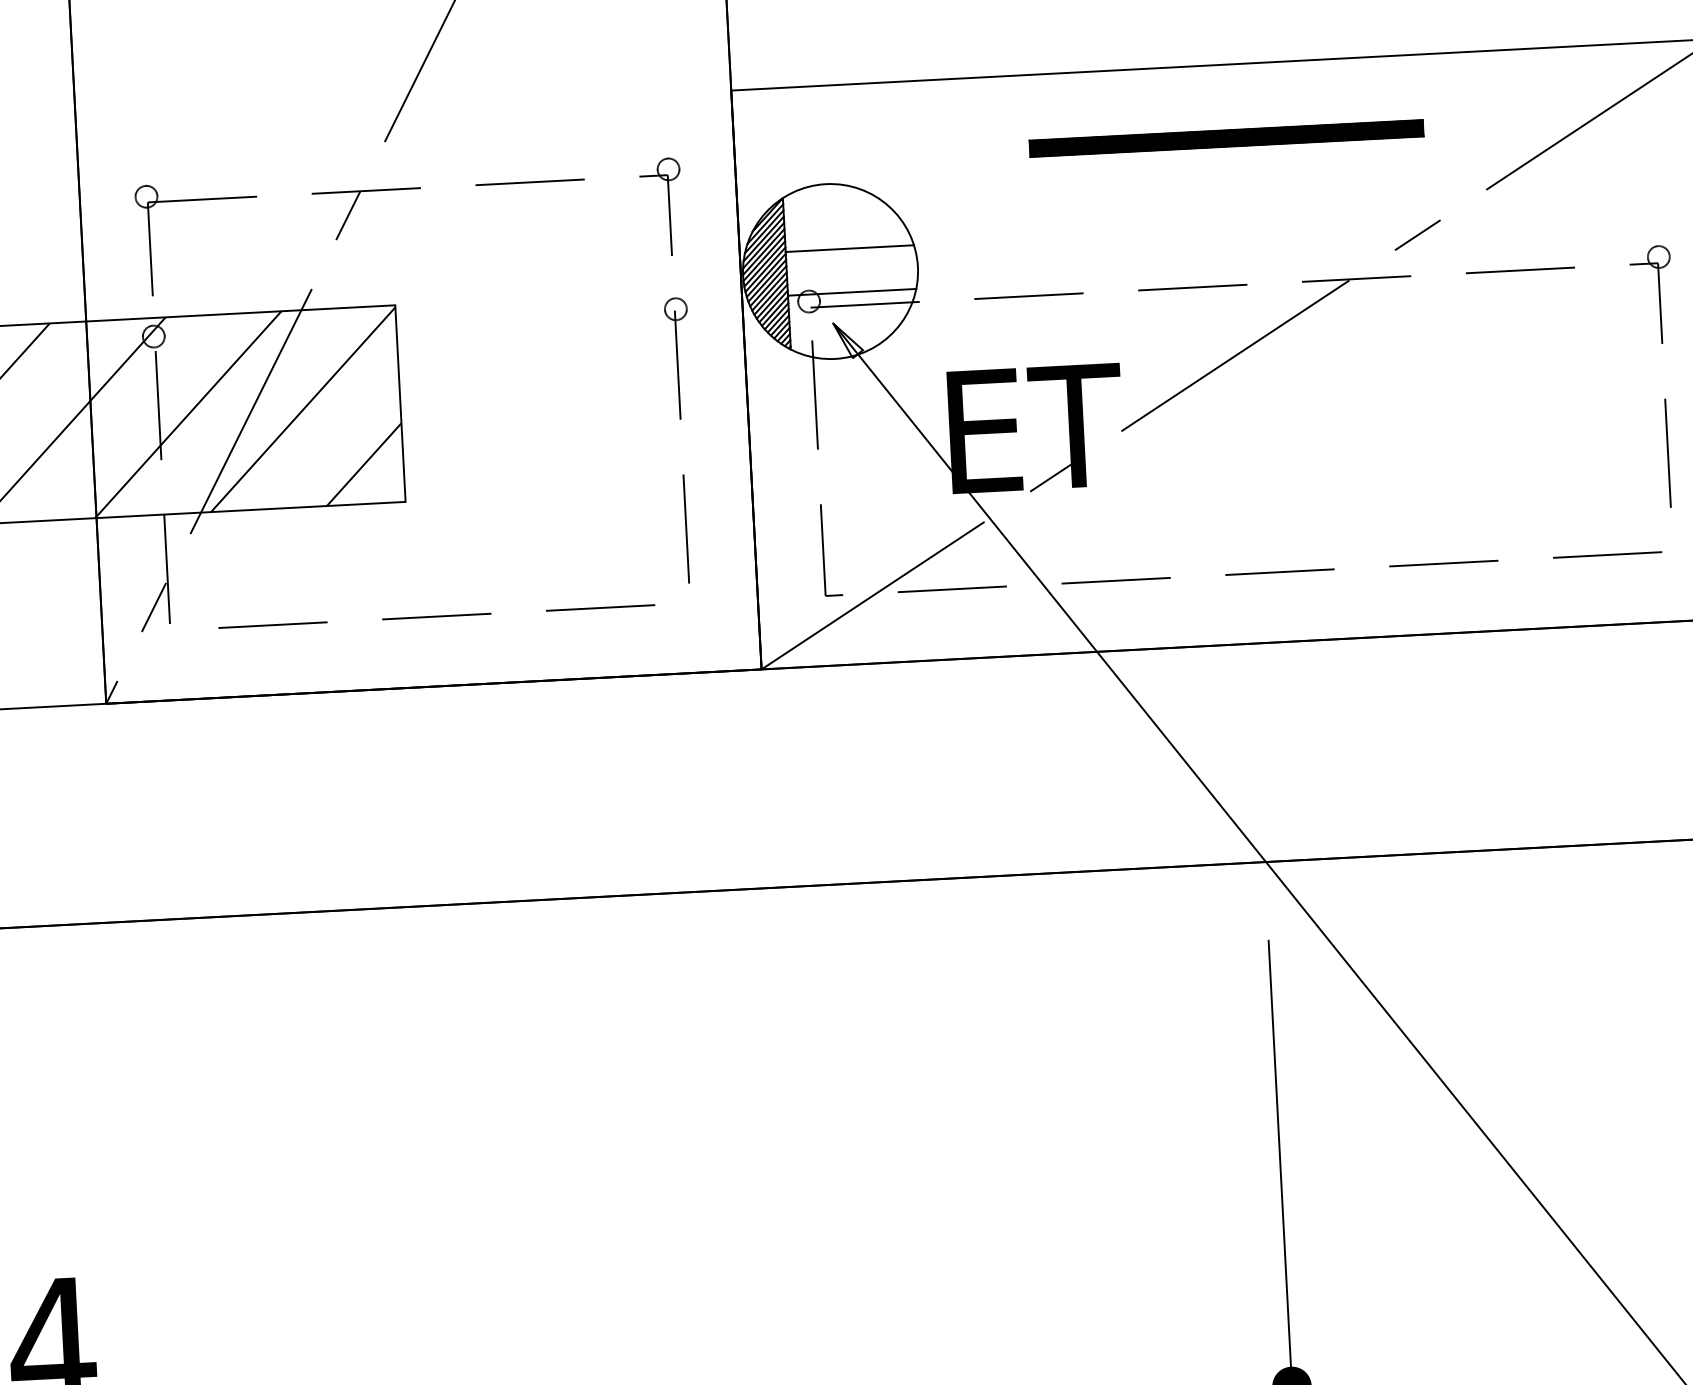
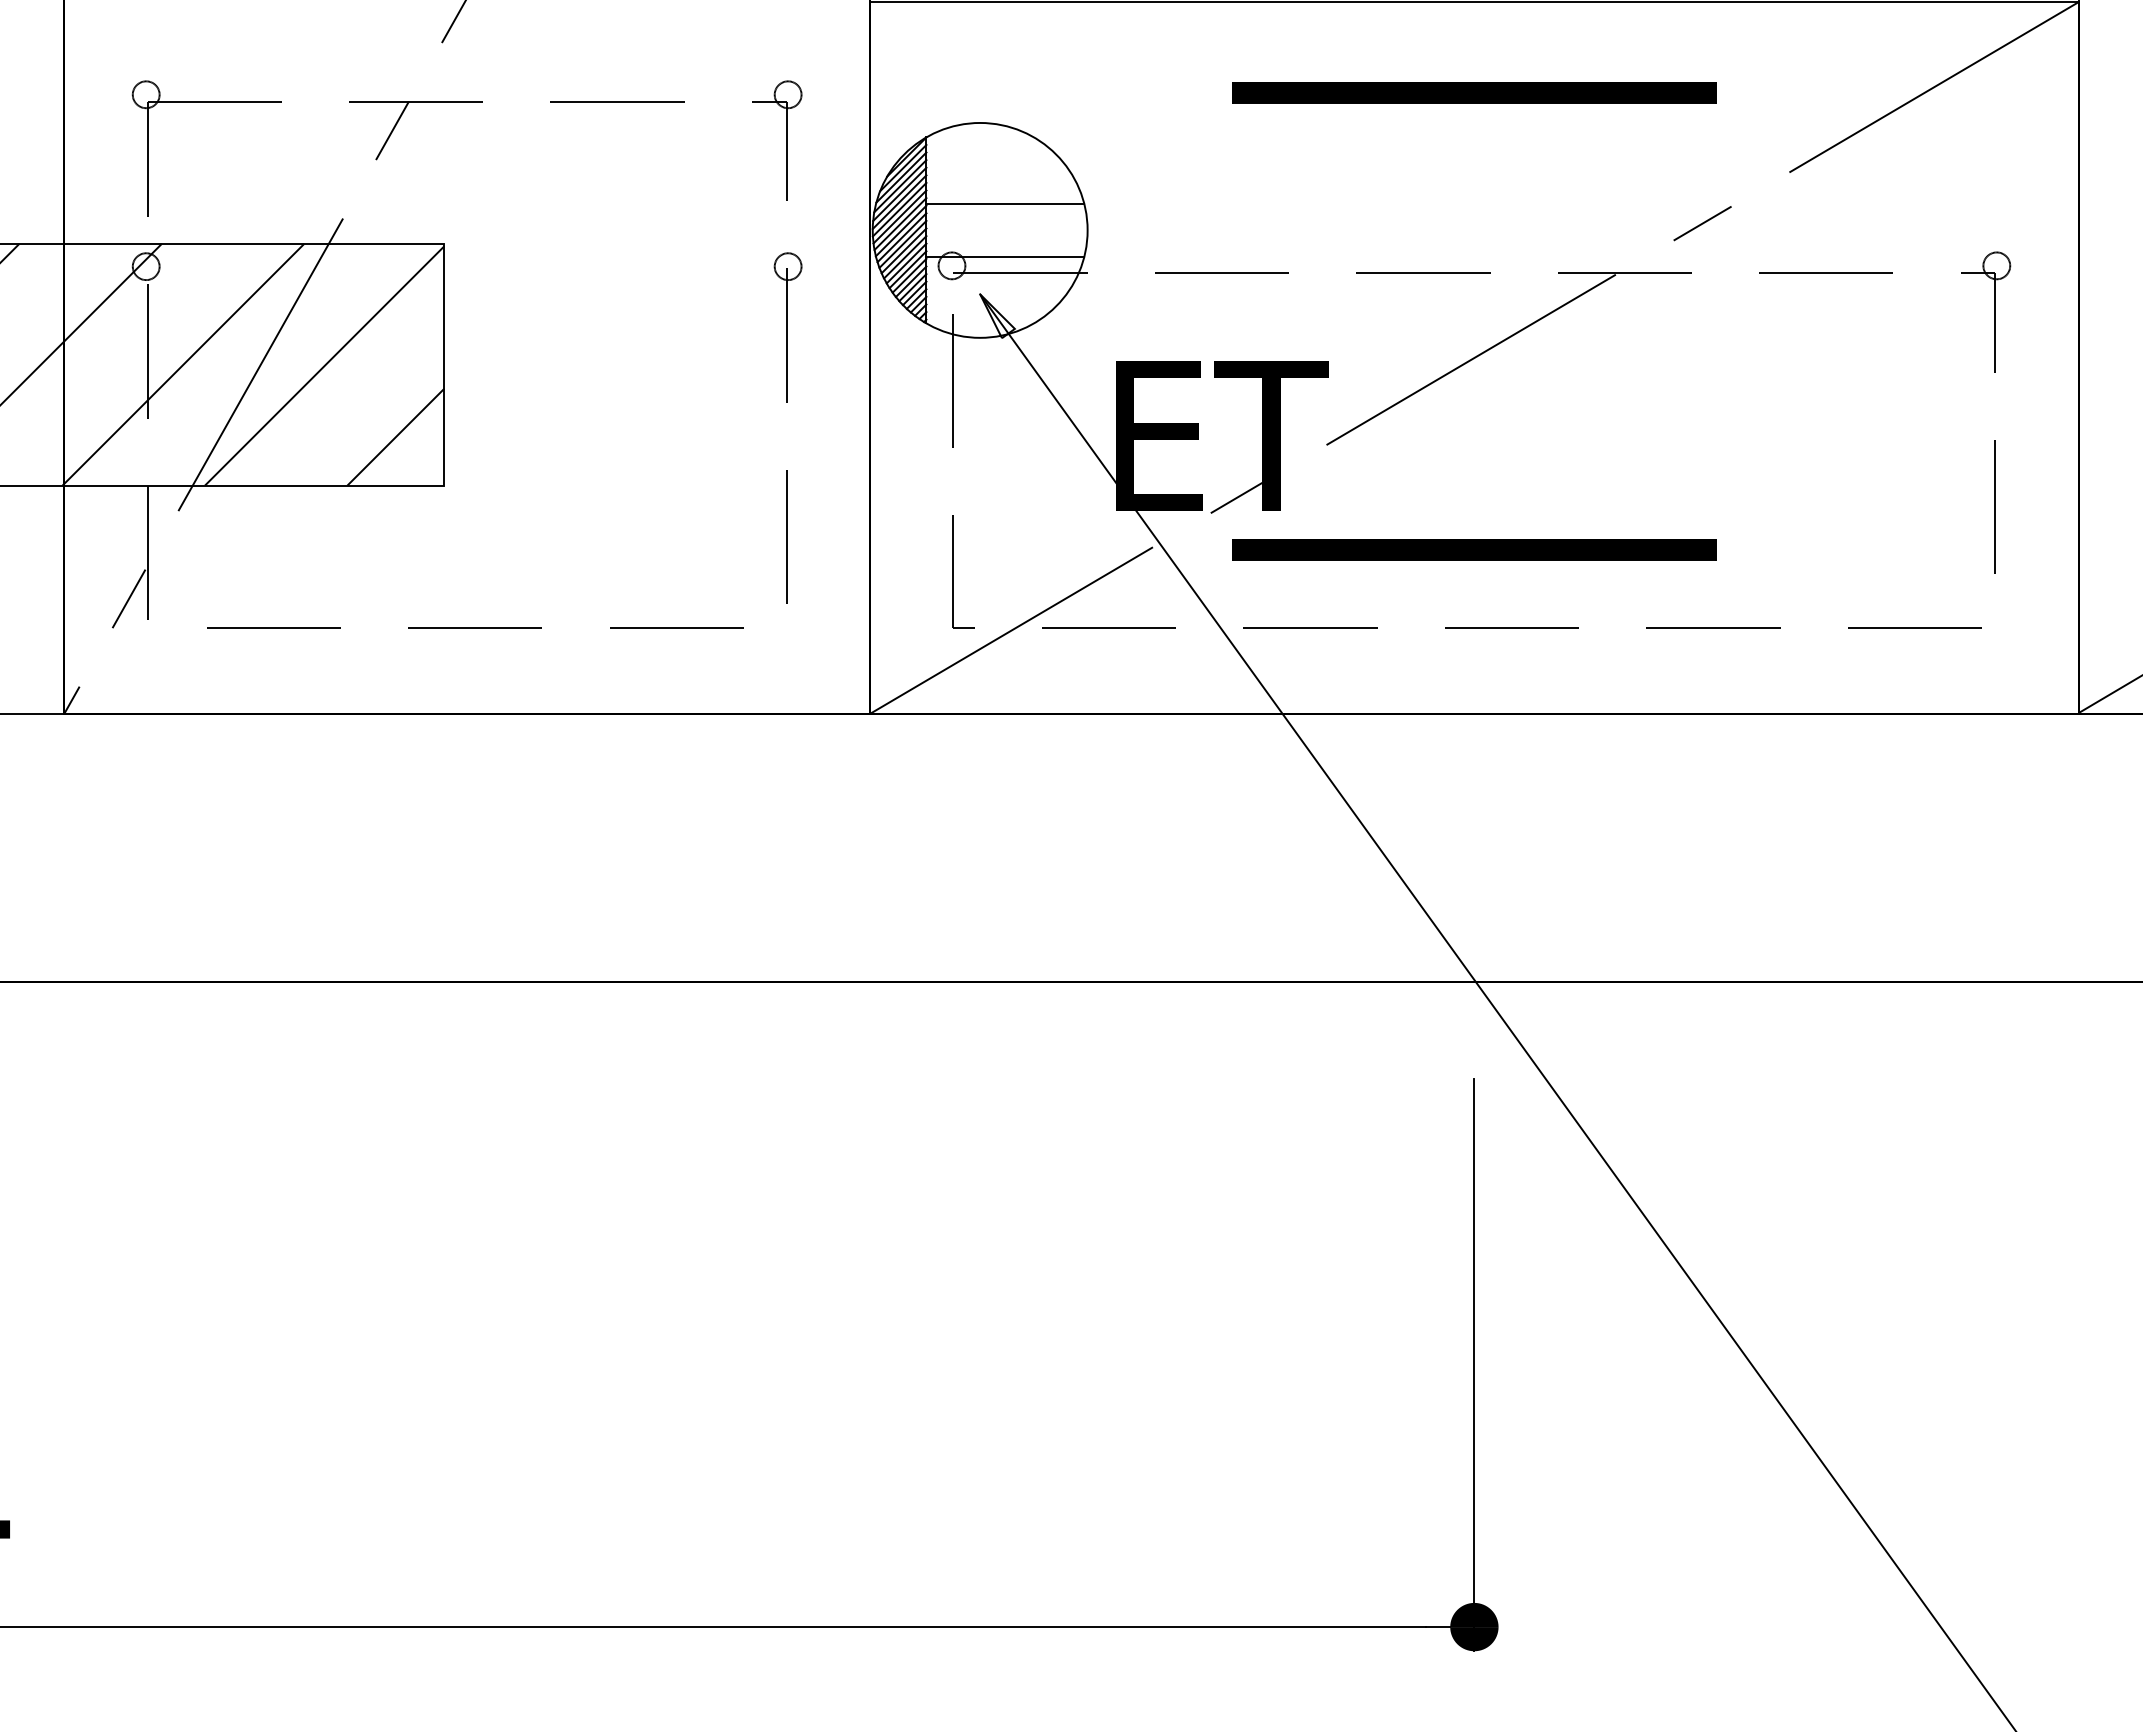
part: (1246, 509) -> (1474, 549), added

